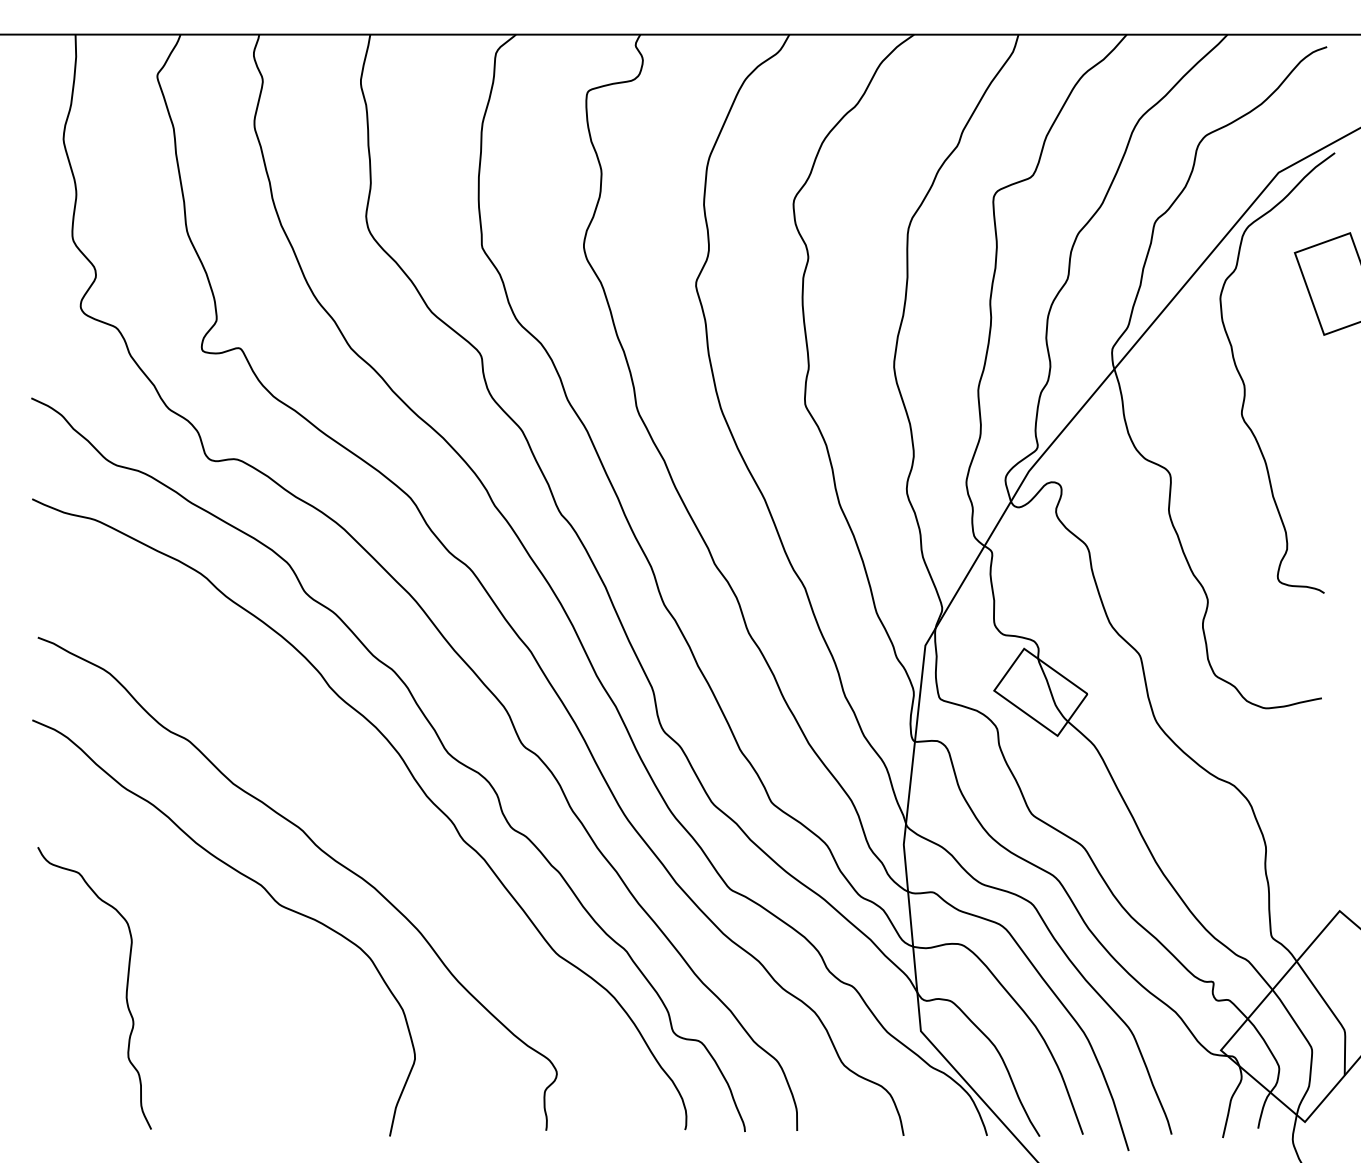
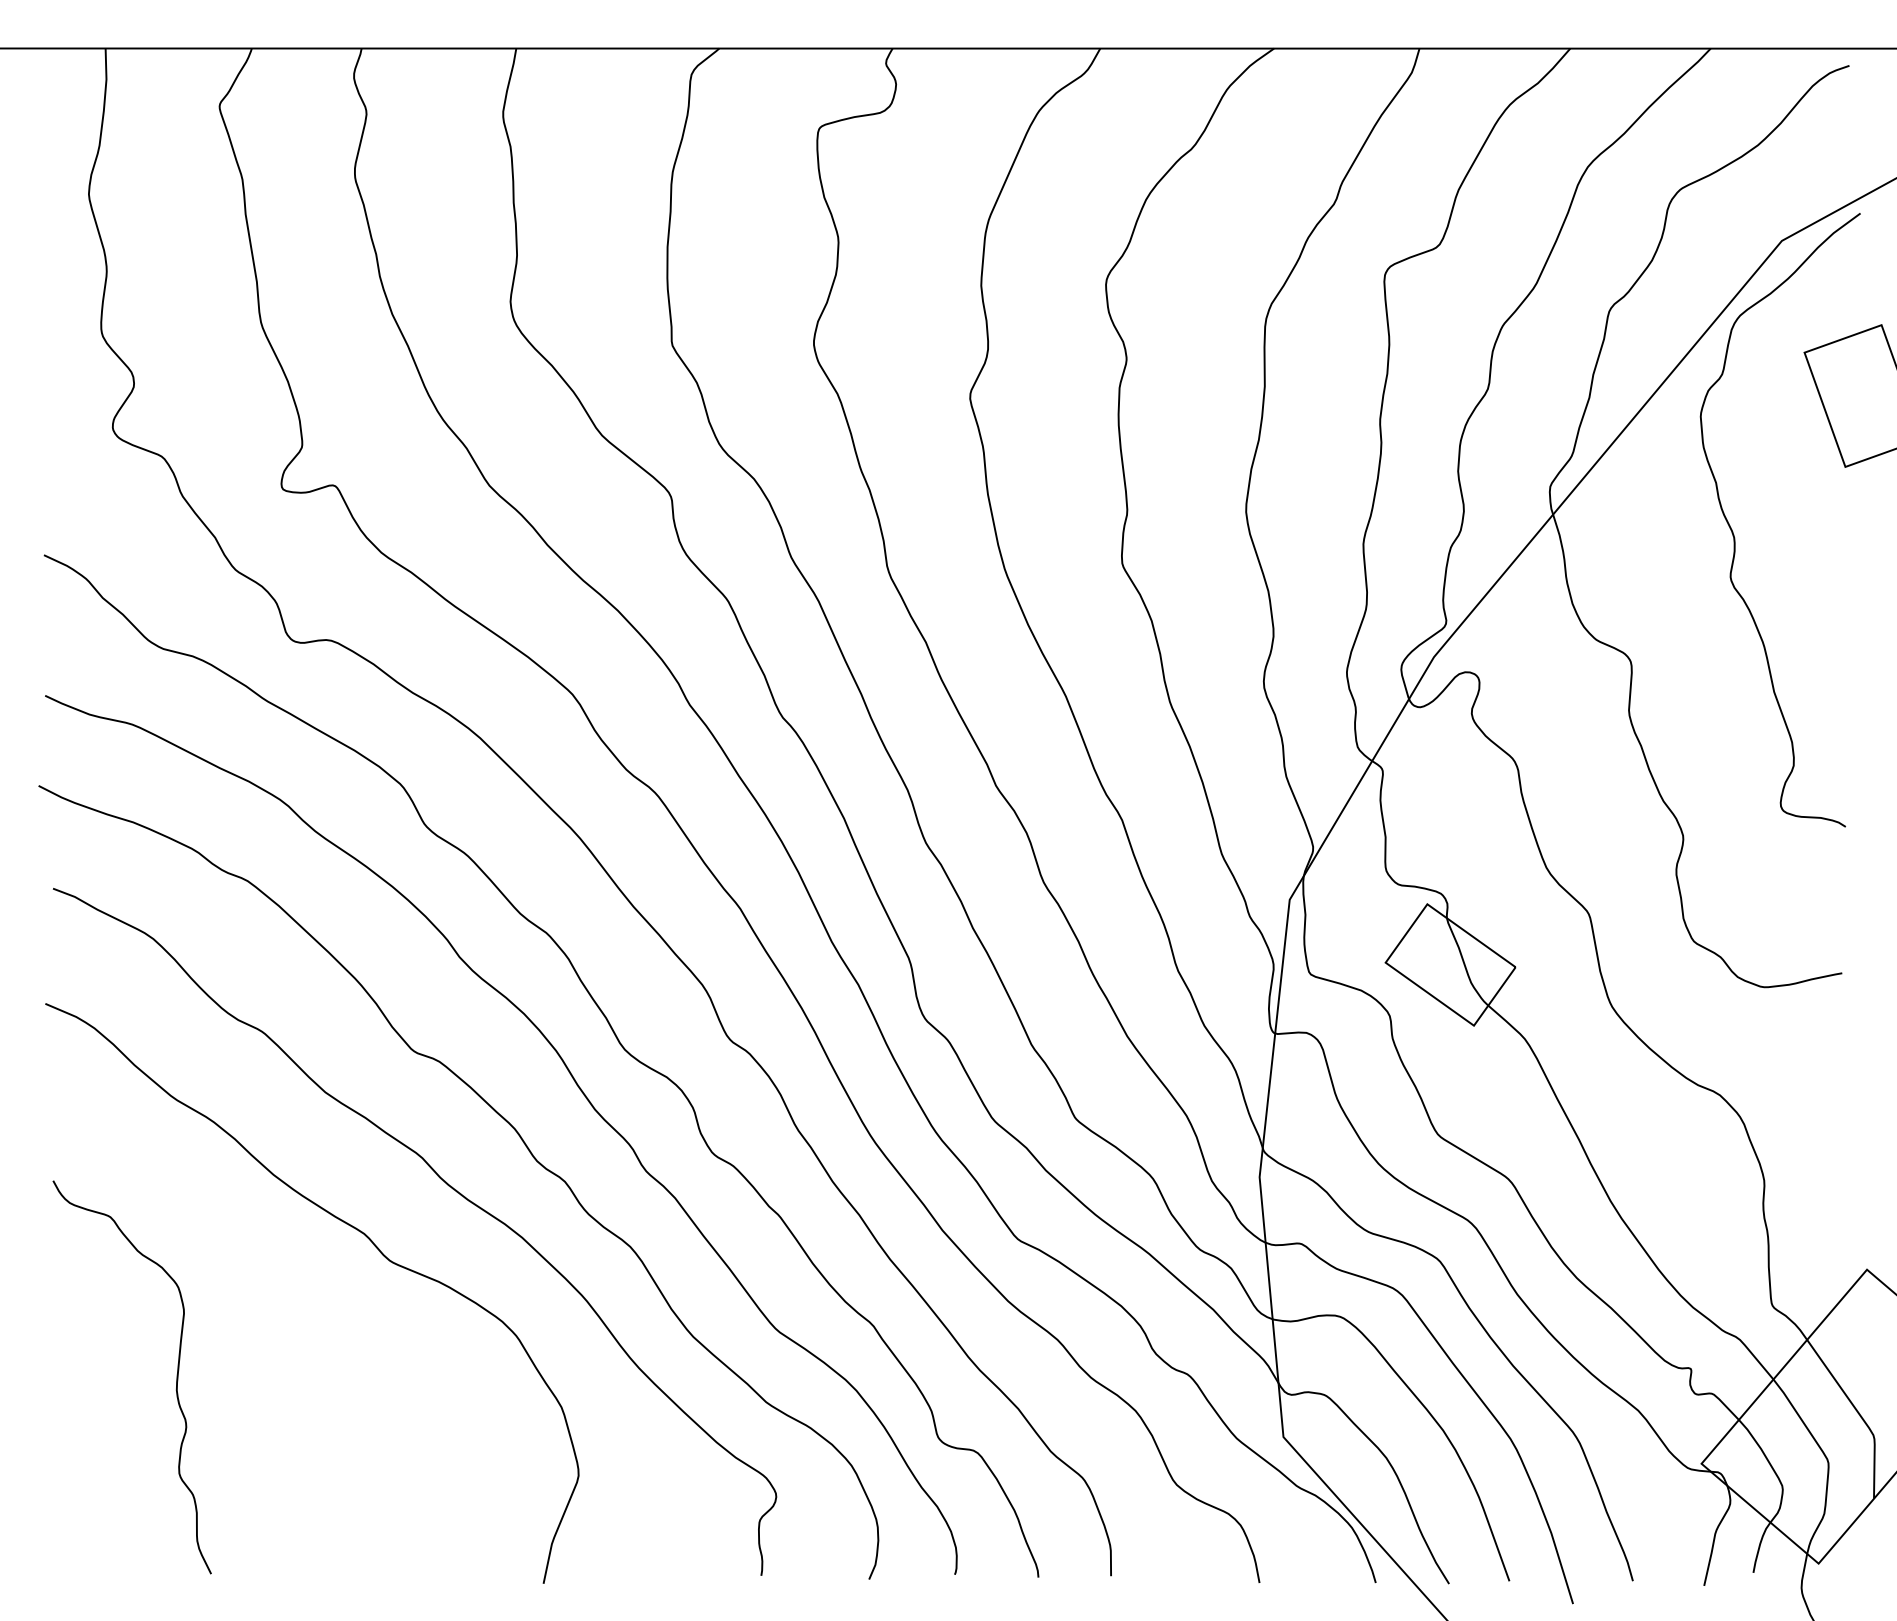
curve: (374, 818) -> (521, 1140), added

